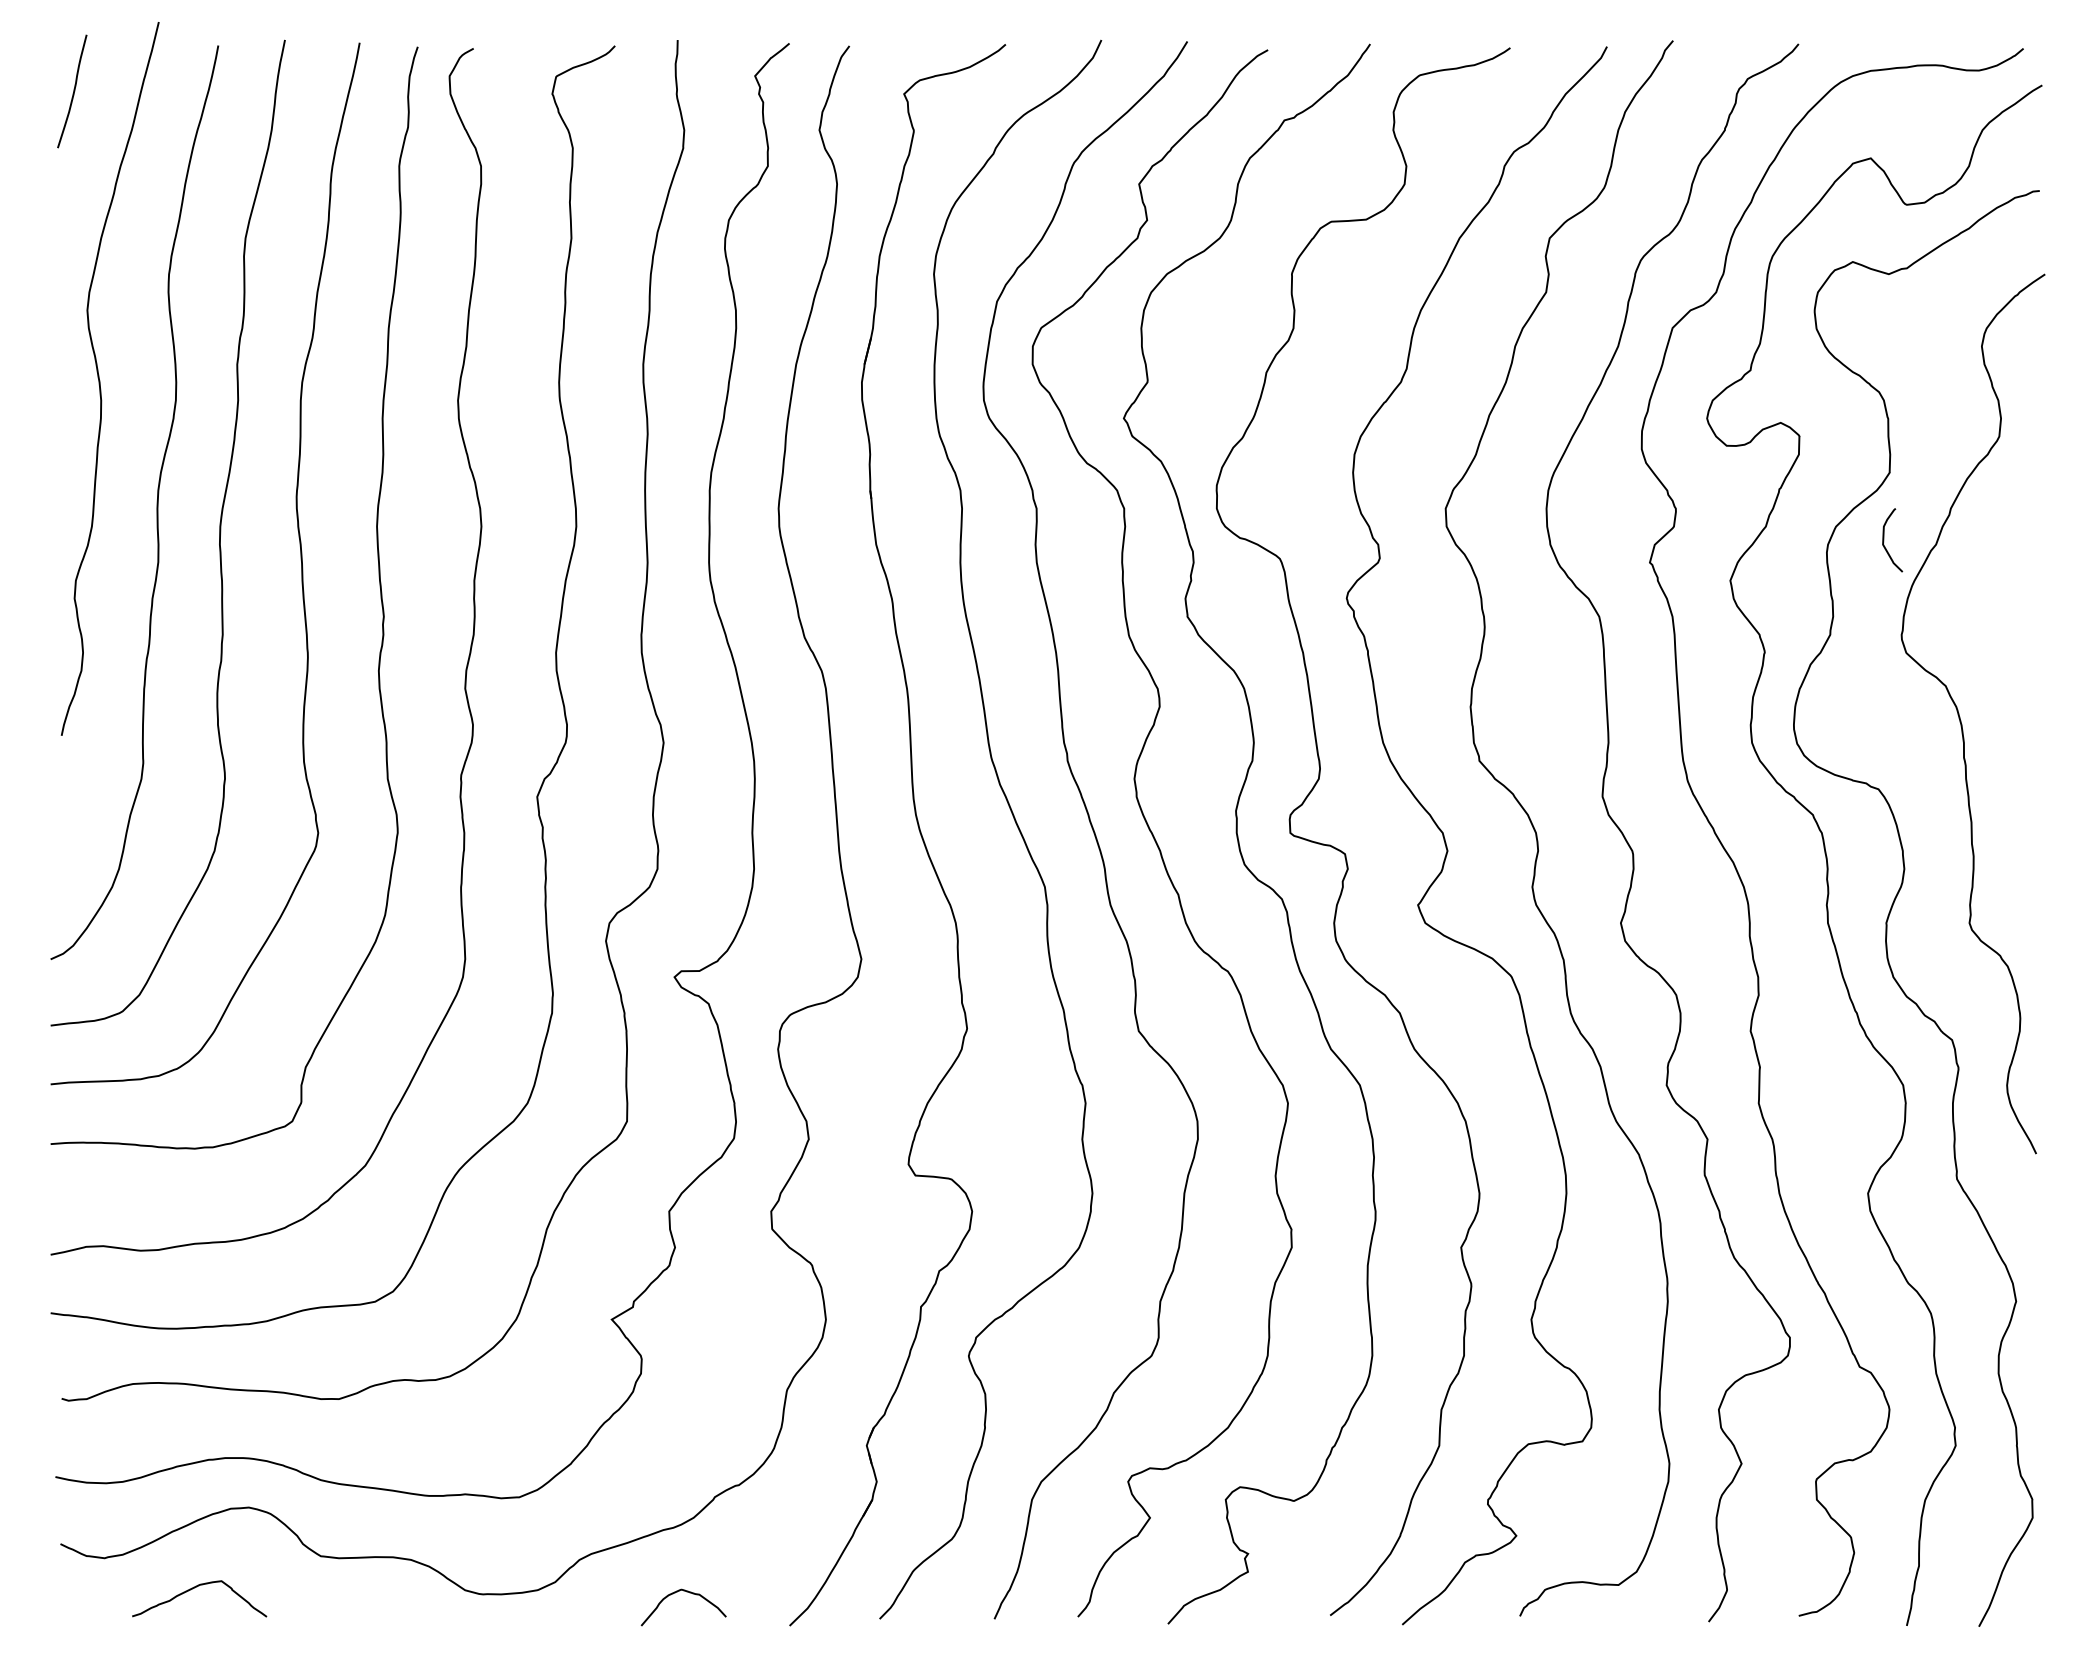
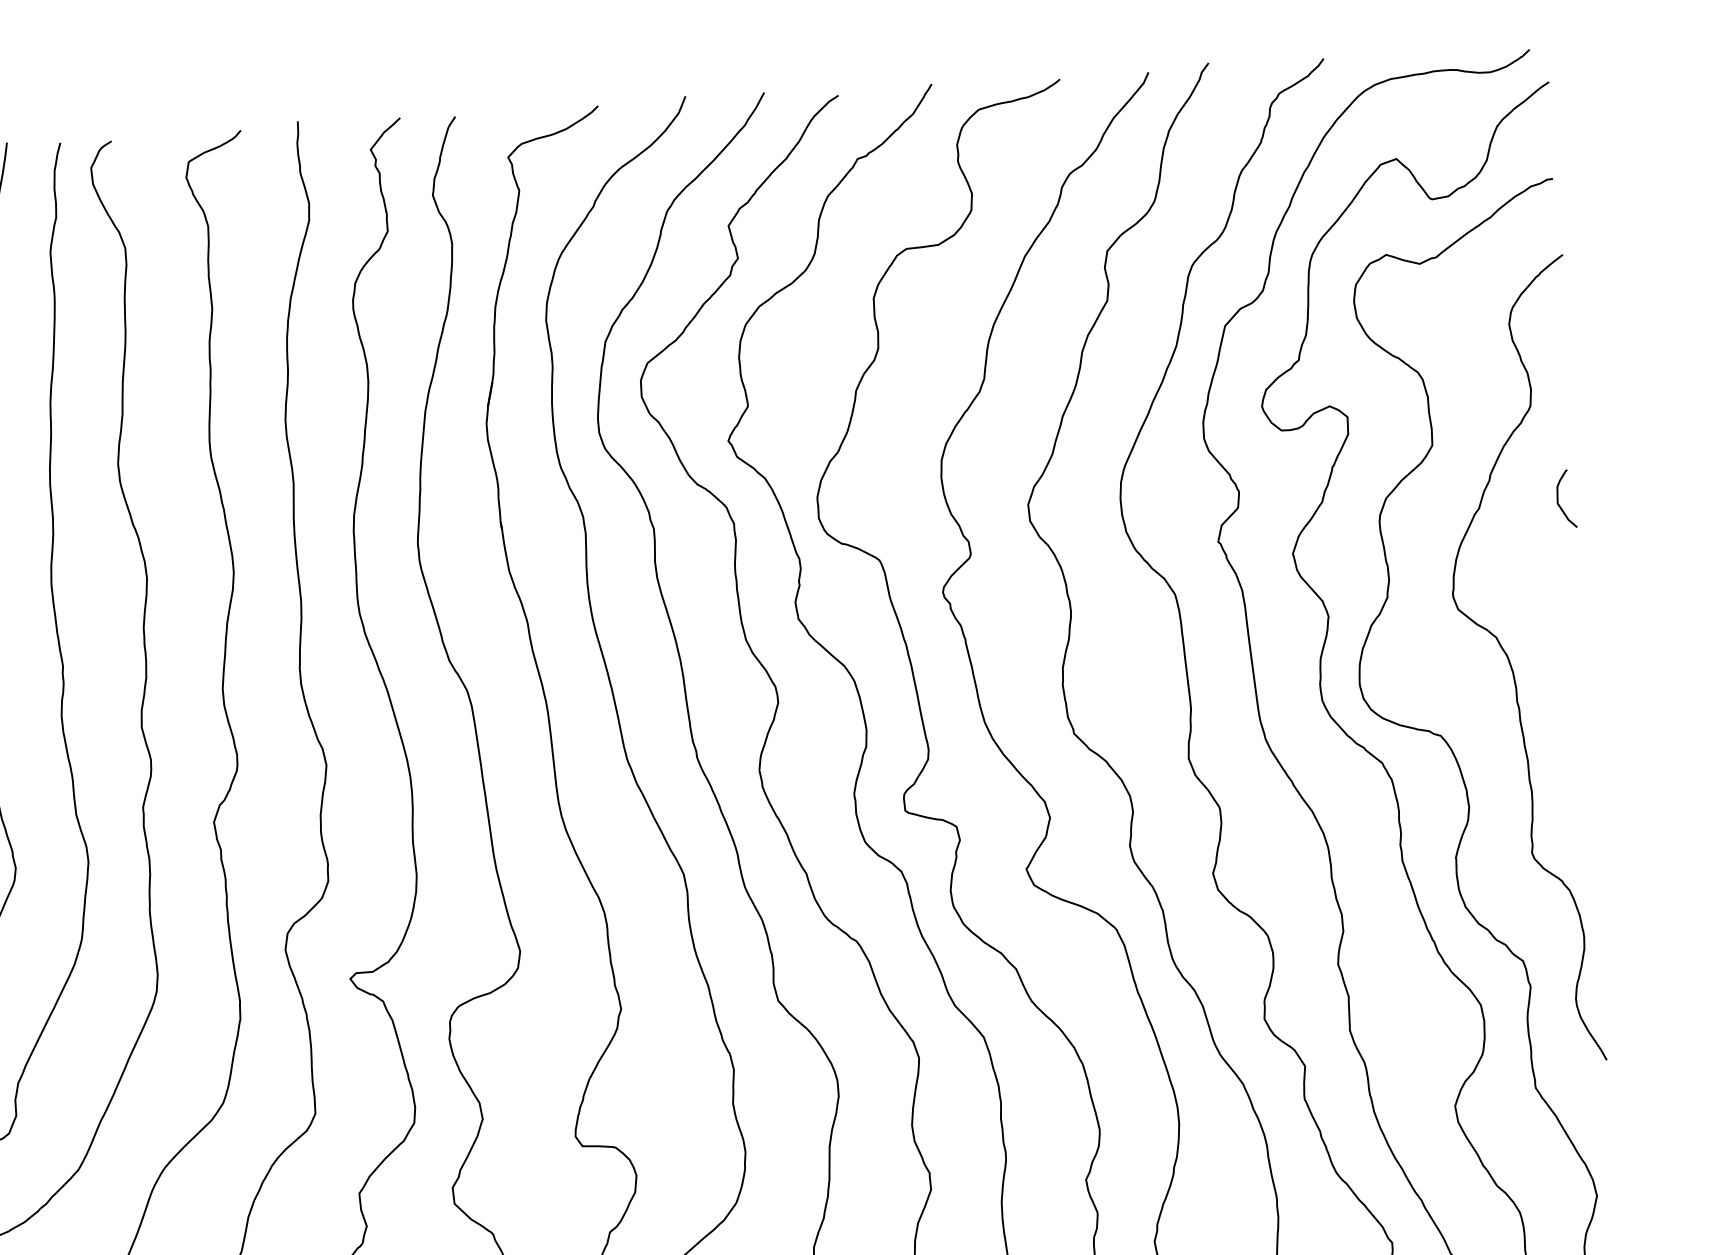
curve: (1884, 540) -> (1558, 499), moved

